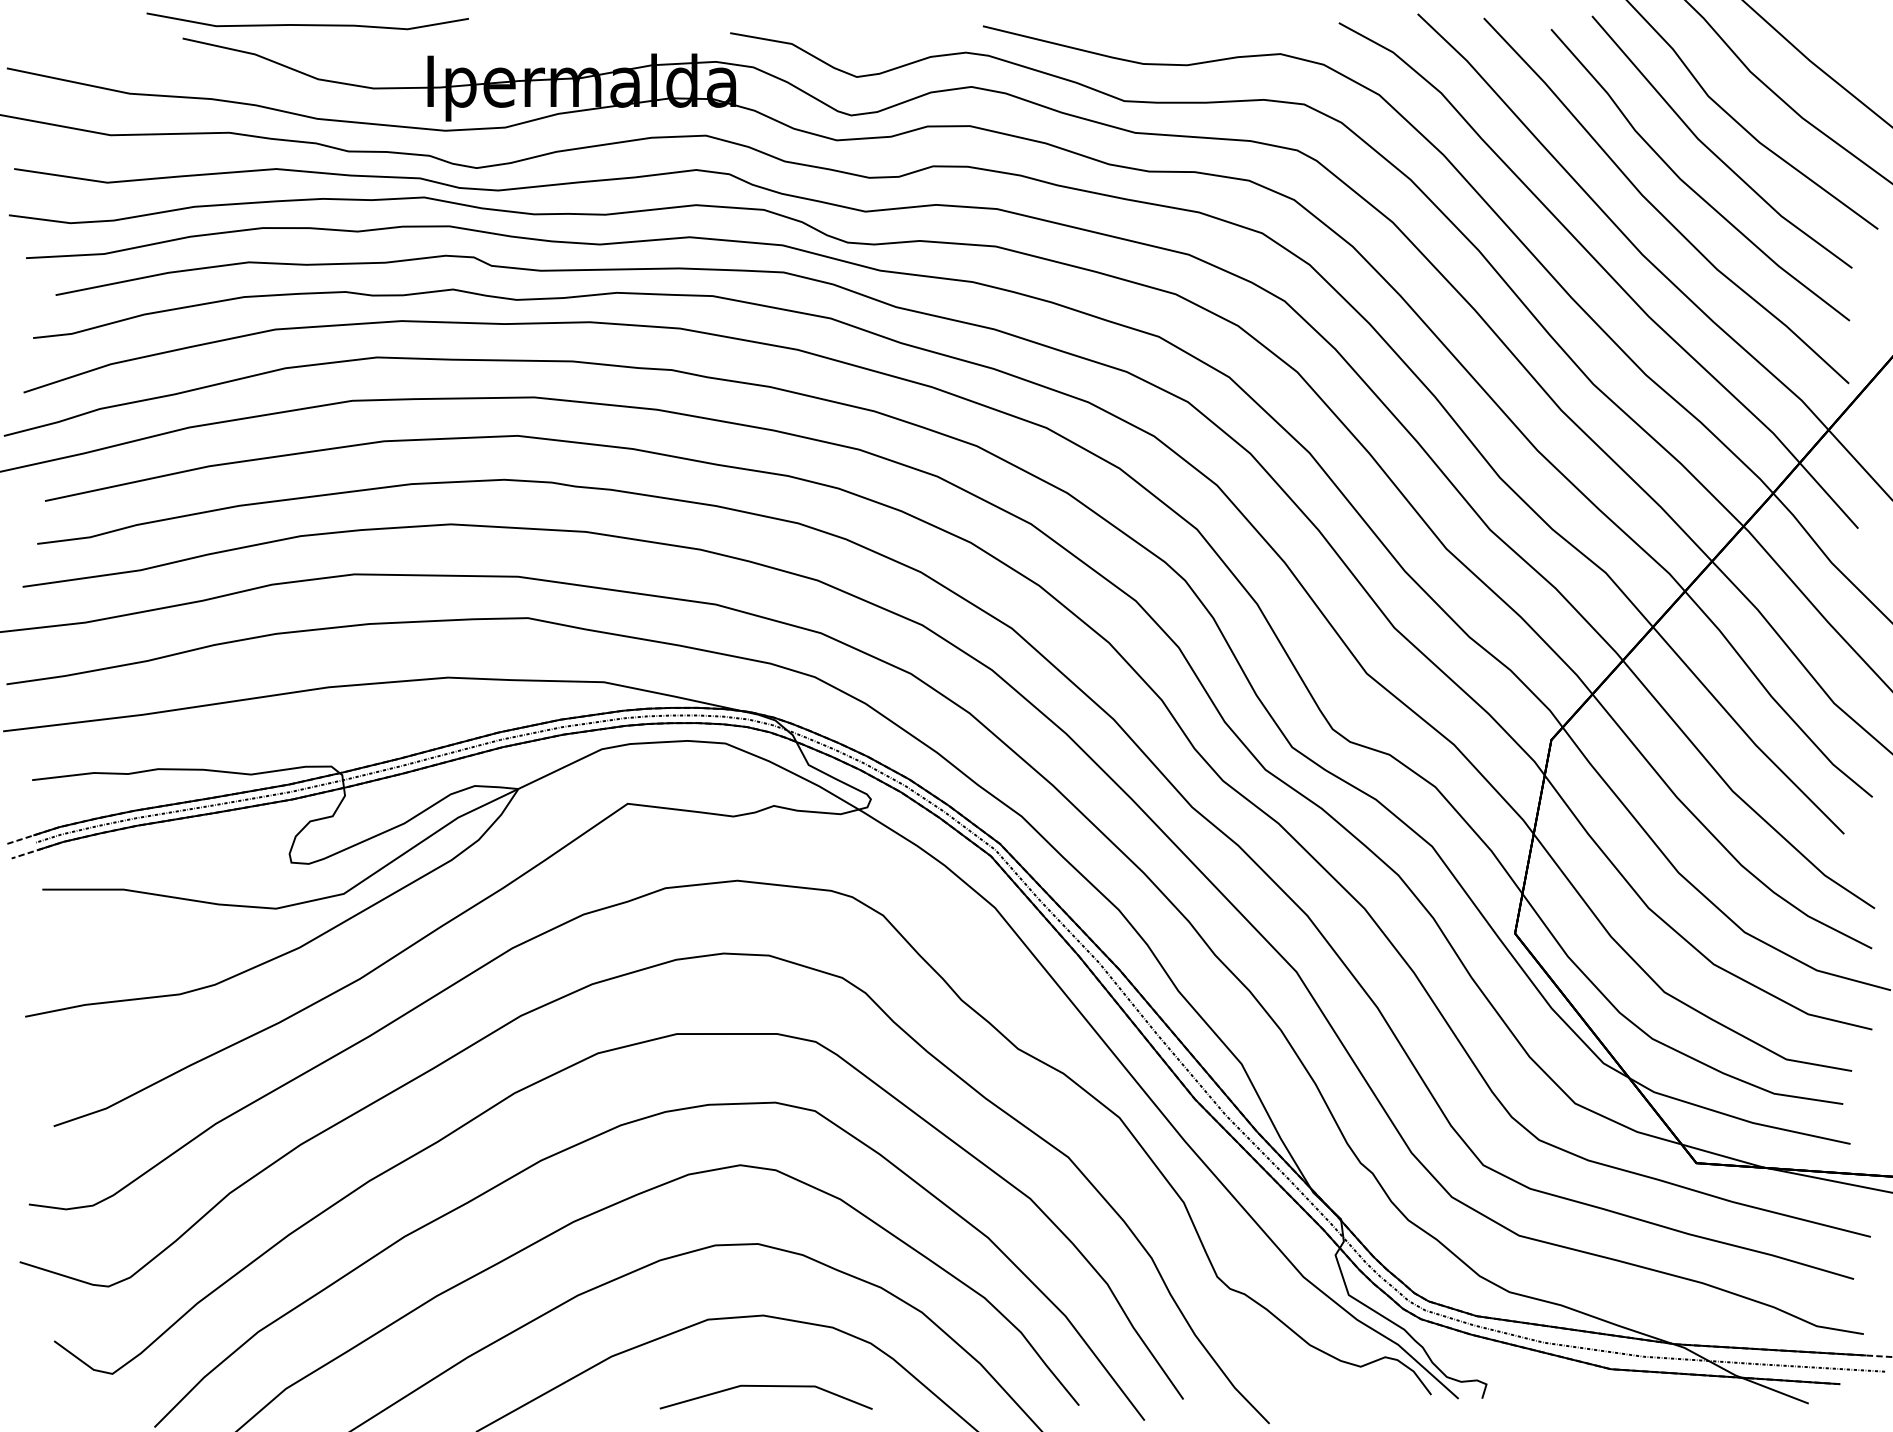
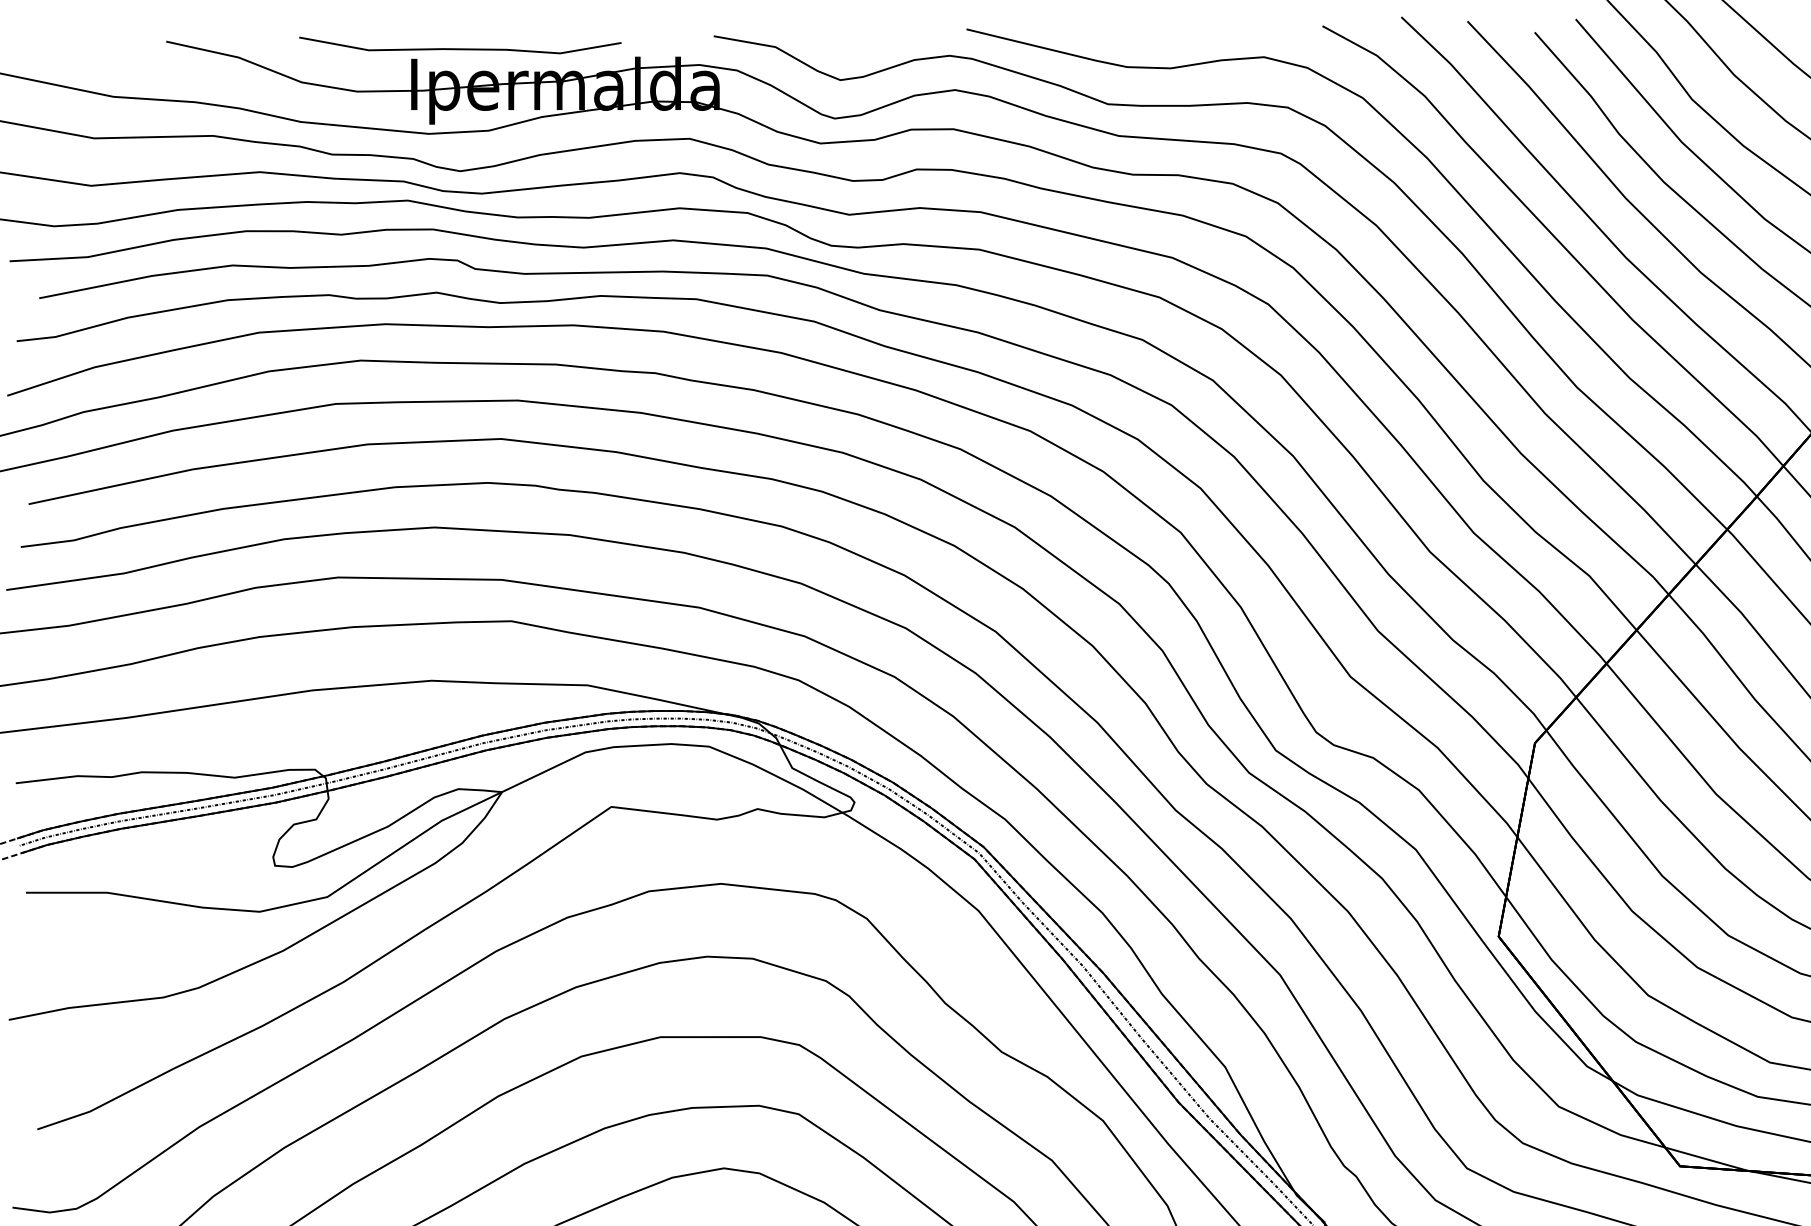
curve: (307, 24) -> (460, 48), moved

